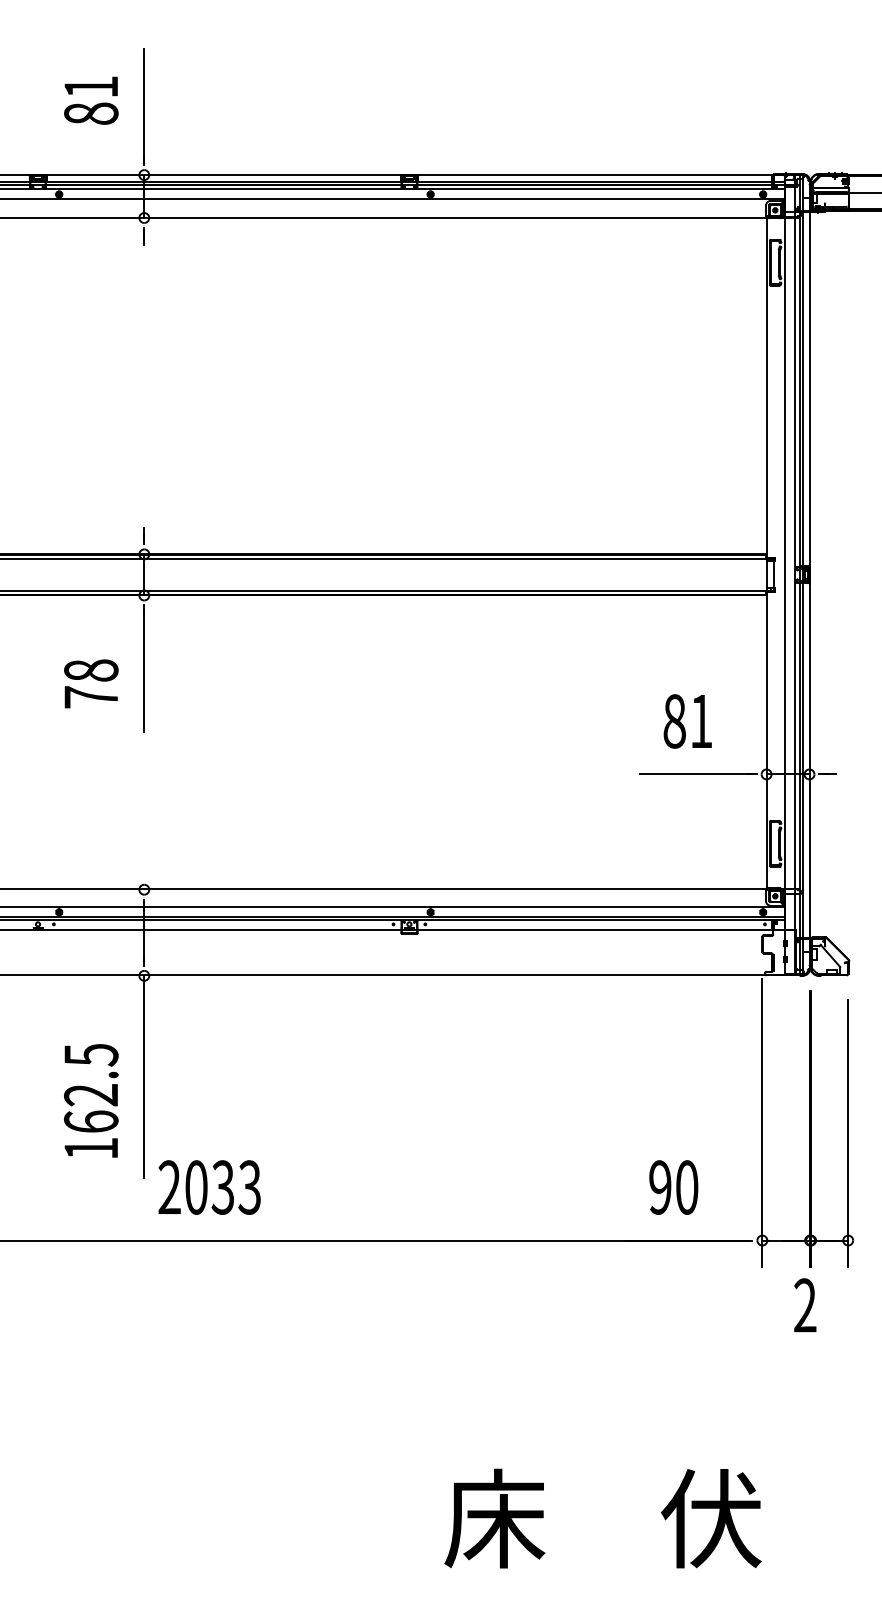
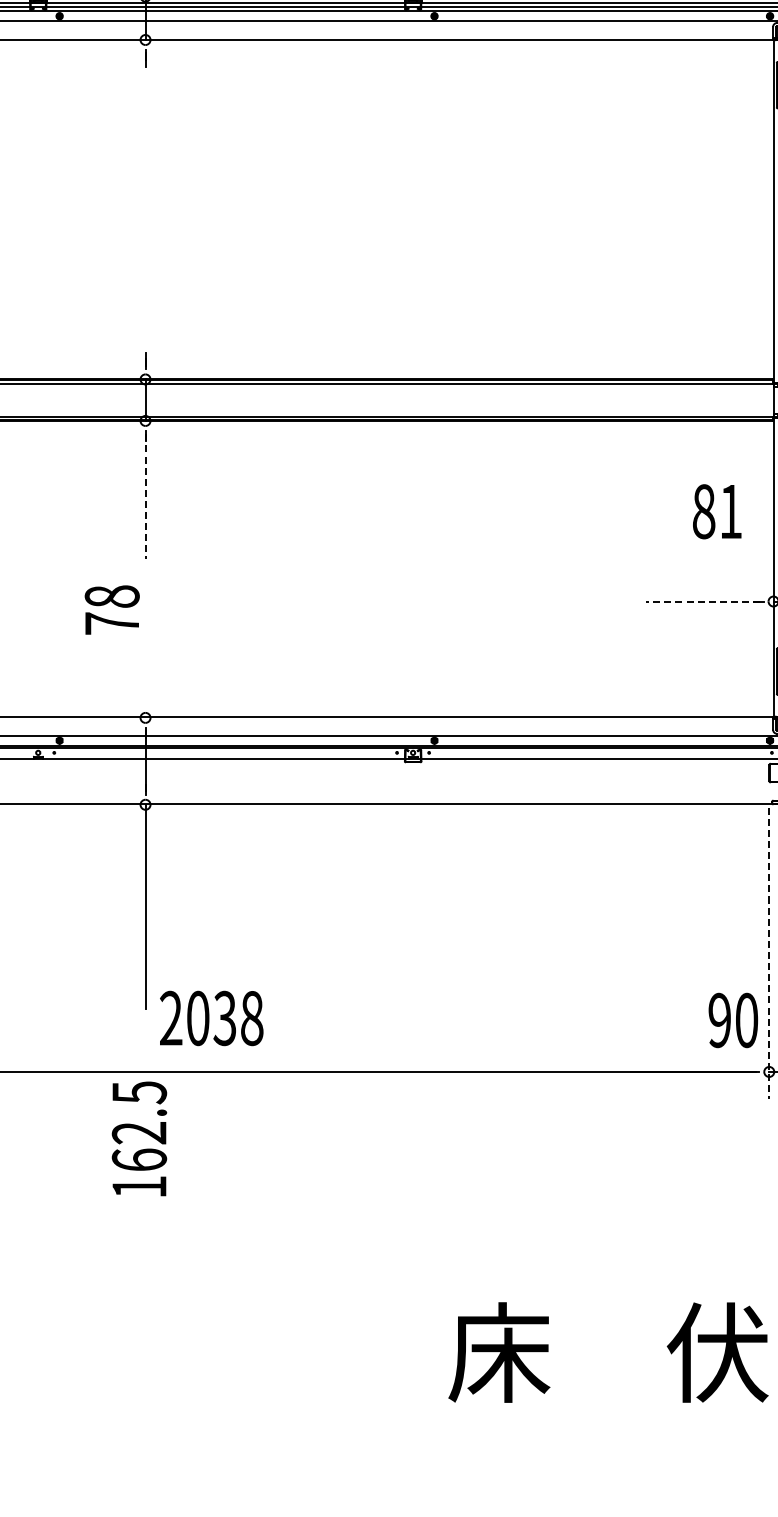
line: (144, 670) -> (145, 496), solid -> dashed
text: (91, 683) -> (112, 609), moved
text: (687, 721) -> (716, 511), moved
line: (696, 774) -> (702, 601), solid -> dashed
text: (91, 1100) -> (139, 1138), moved
line: (762, 1123) -> (769, 953), solid -> dashed
text: (249, 1187) -> (251, 1018), 2033 -> 2038
text: (673, 1187) -> (733, 1020), moved

